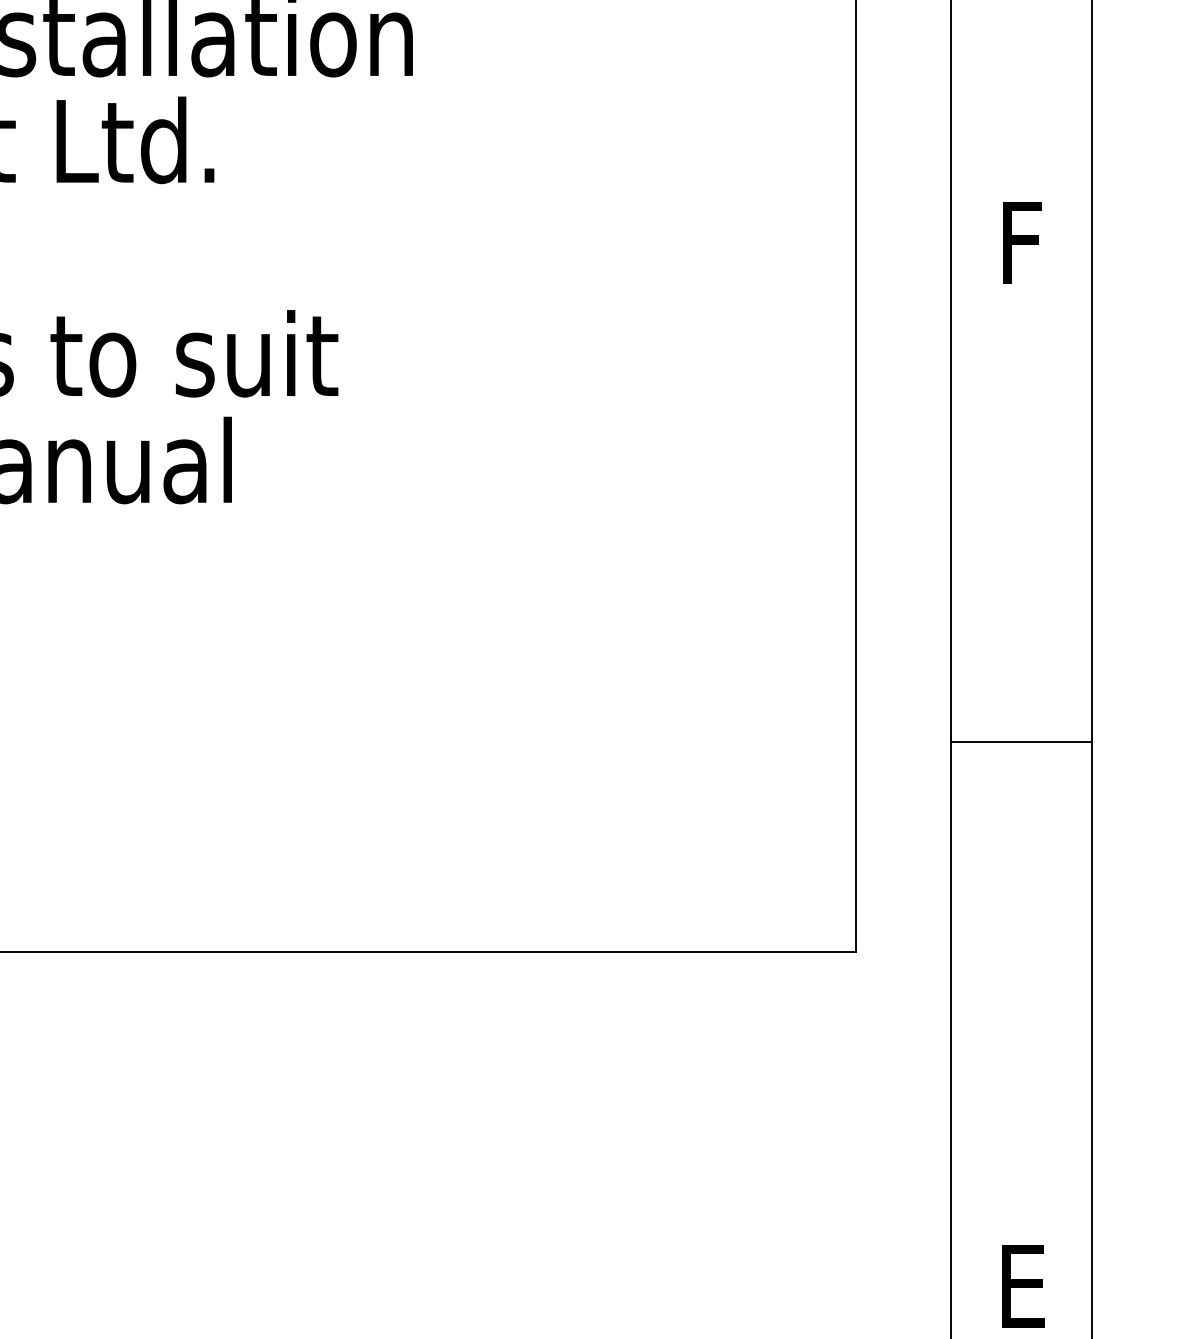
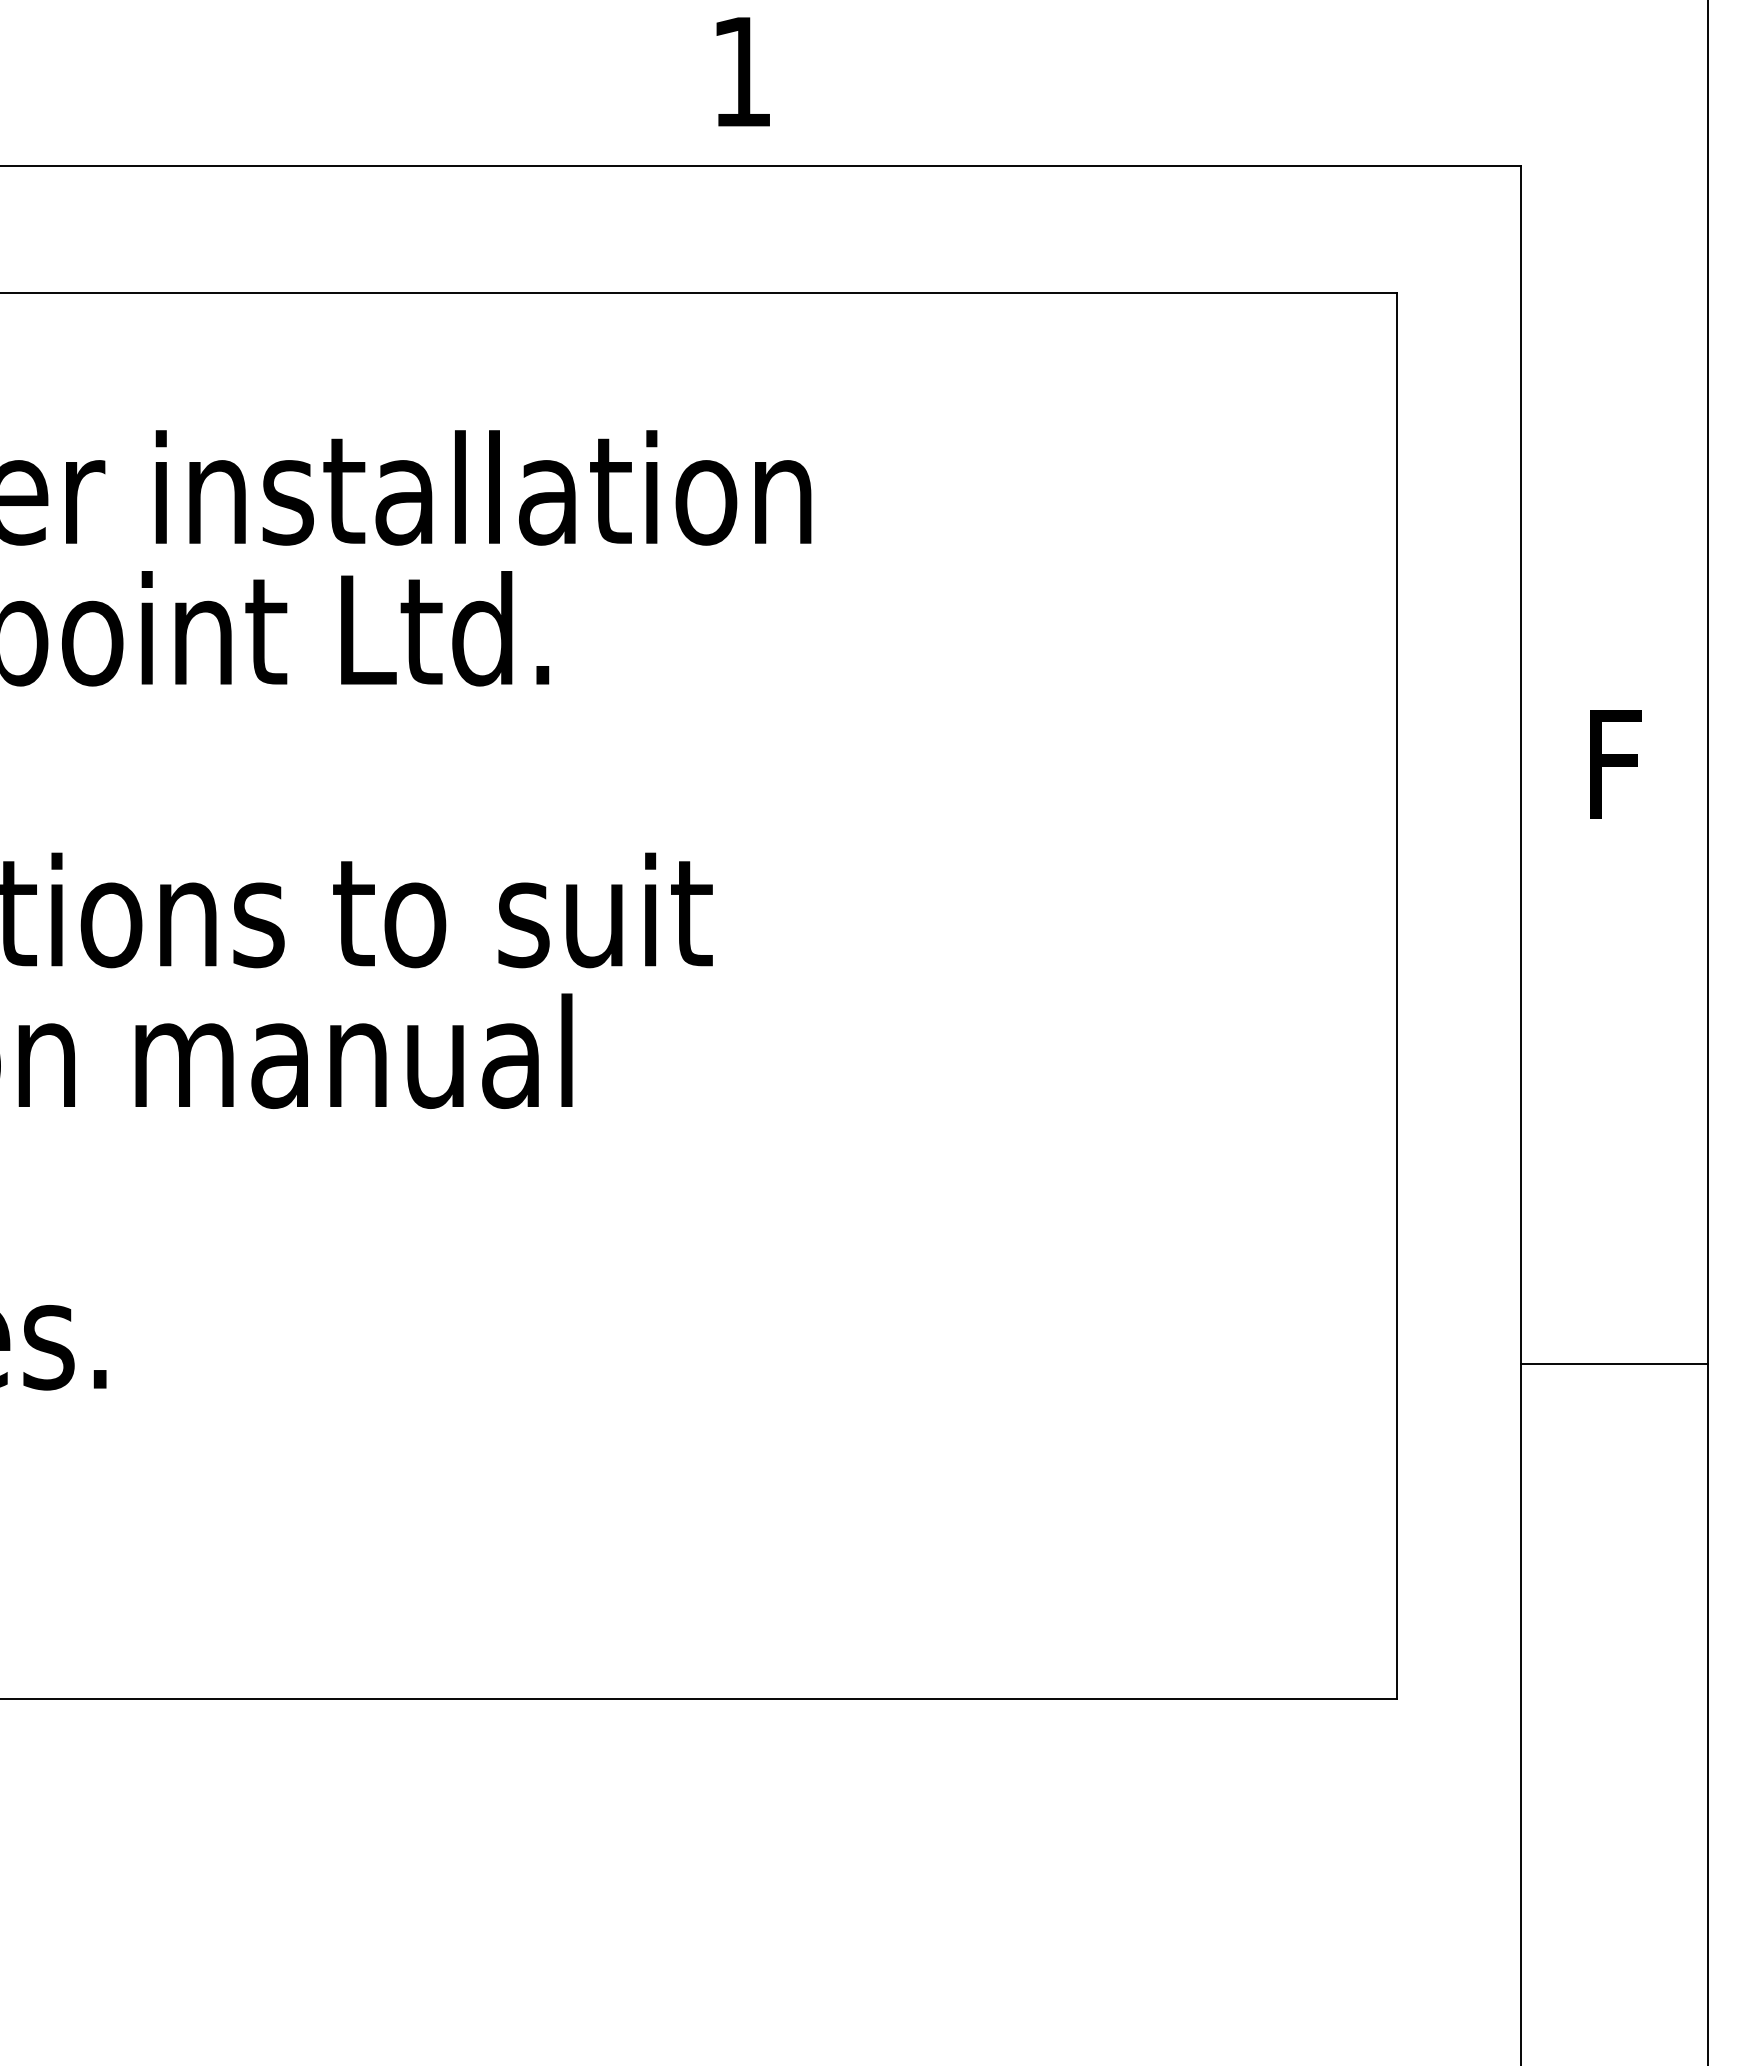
line: (1021, 742) -> (1614, 1364), moved

